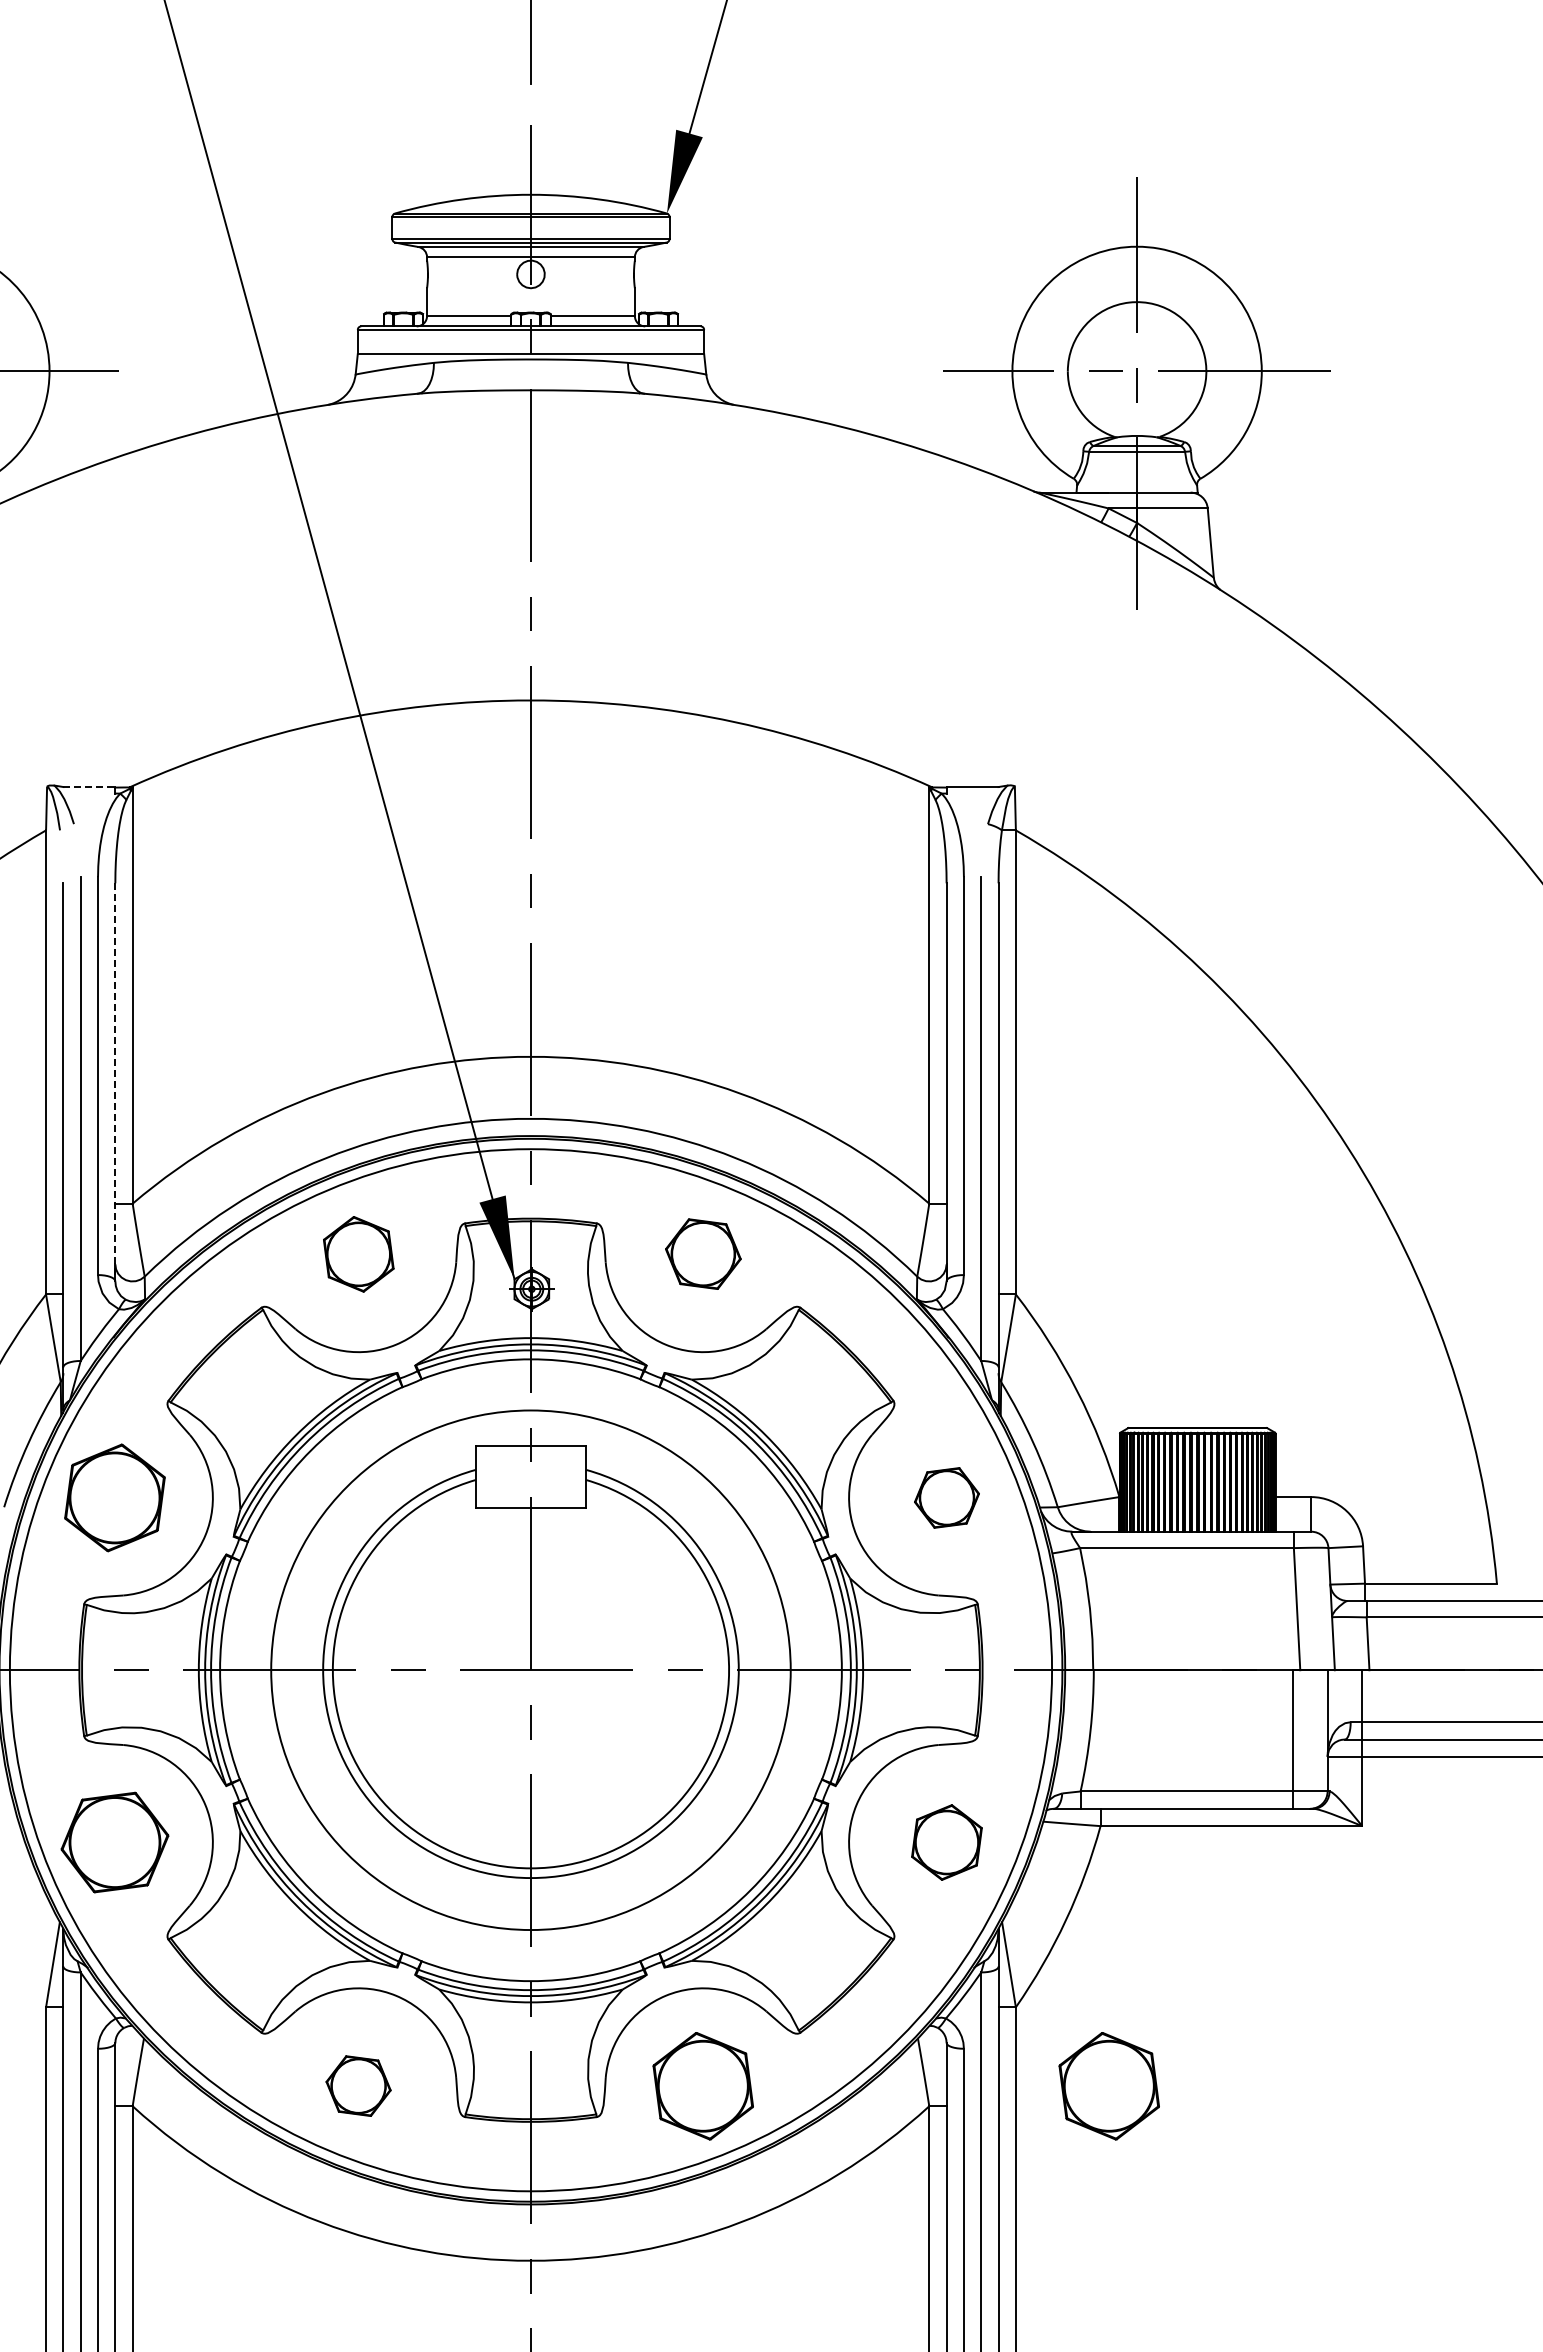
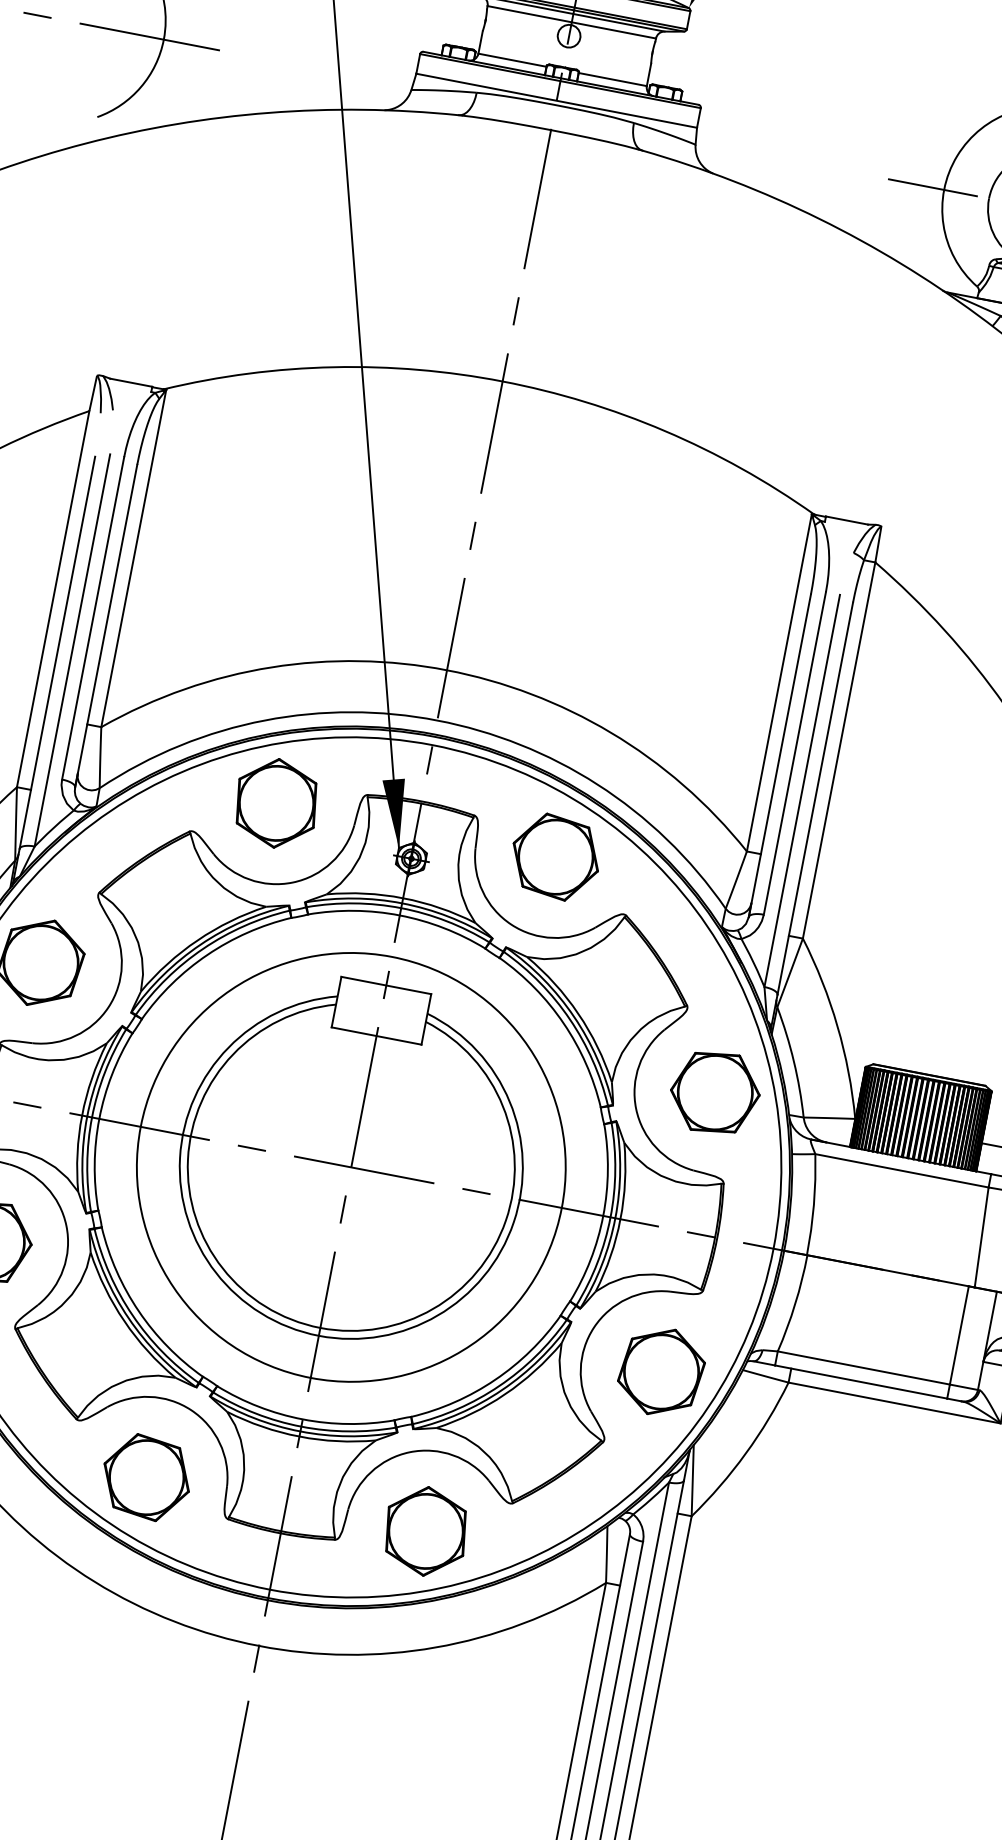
line: (89, 787) -> (131, 383), dashed -> solid
line: (115, 1082) -> (106, 626), dashed -> solid
part: (703, 1253) -> (556, 856), size x1.43
part: (358, 1254) -> (276, 803), size x1.43
part: (946, 1497) -> (715, 1092), size x1.67
part: (946, 1842) -> (661, 1371), size x1.43
part: (358, 2085) -> (146, 1477), size x1.67
part: (1108, 2086) -> (754, 1594), removed

